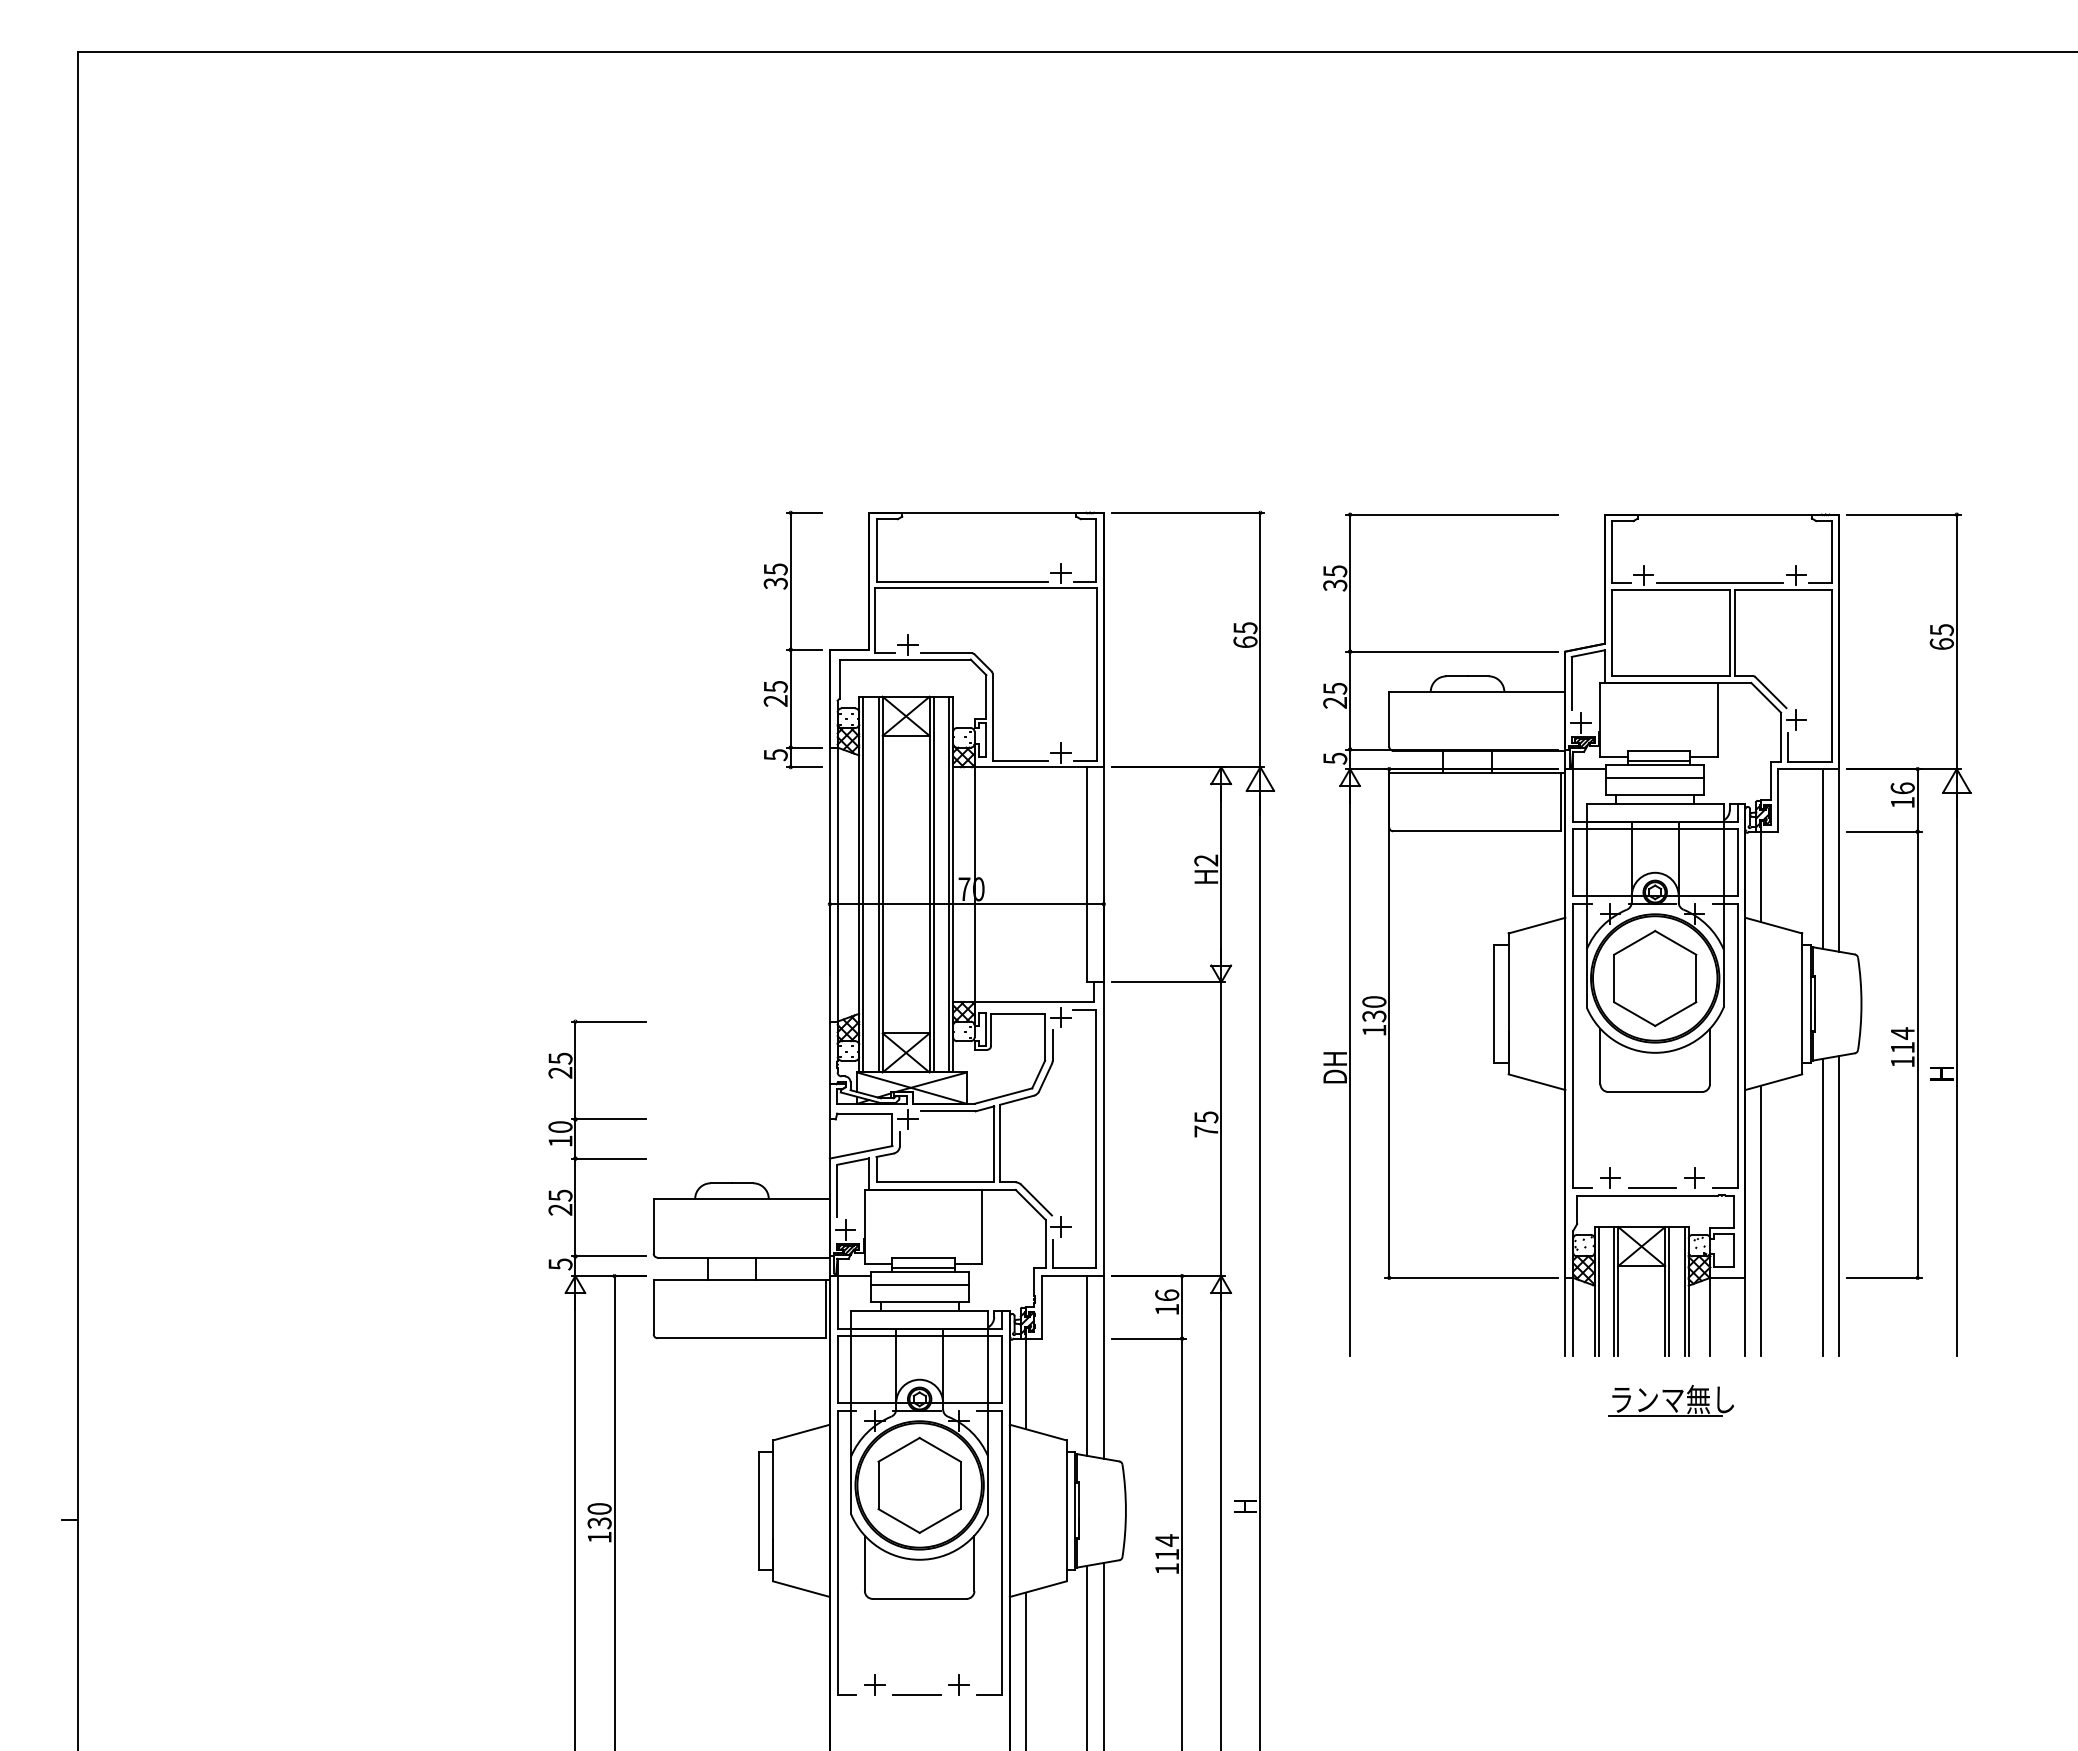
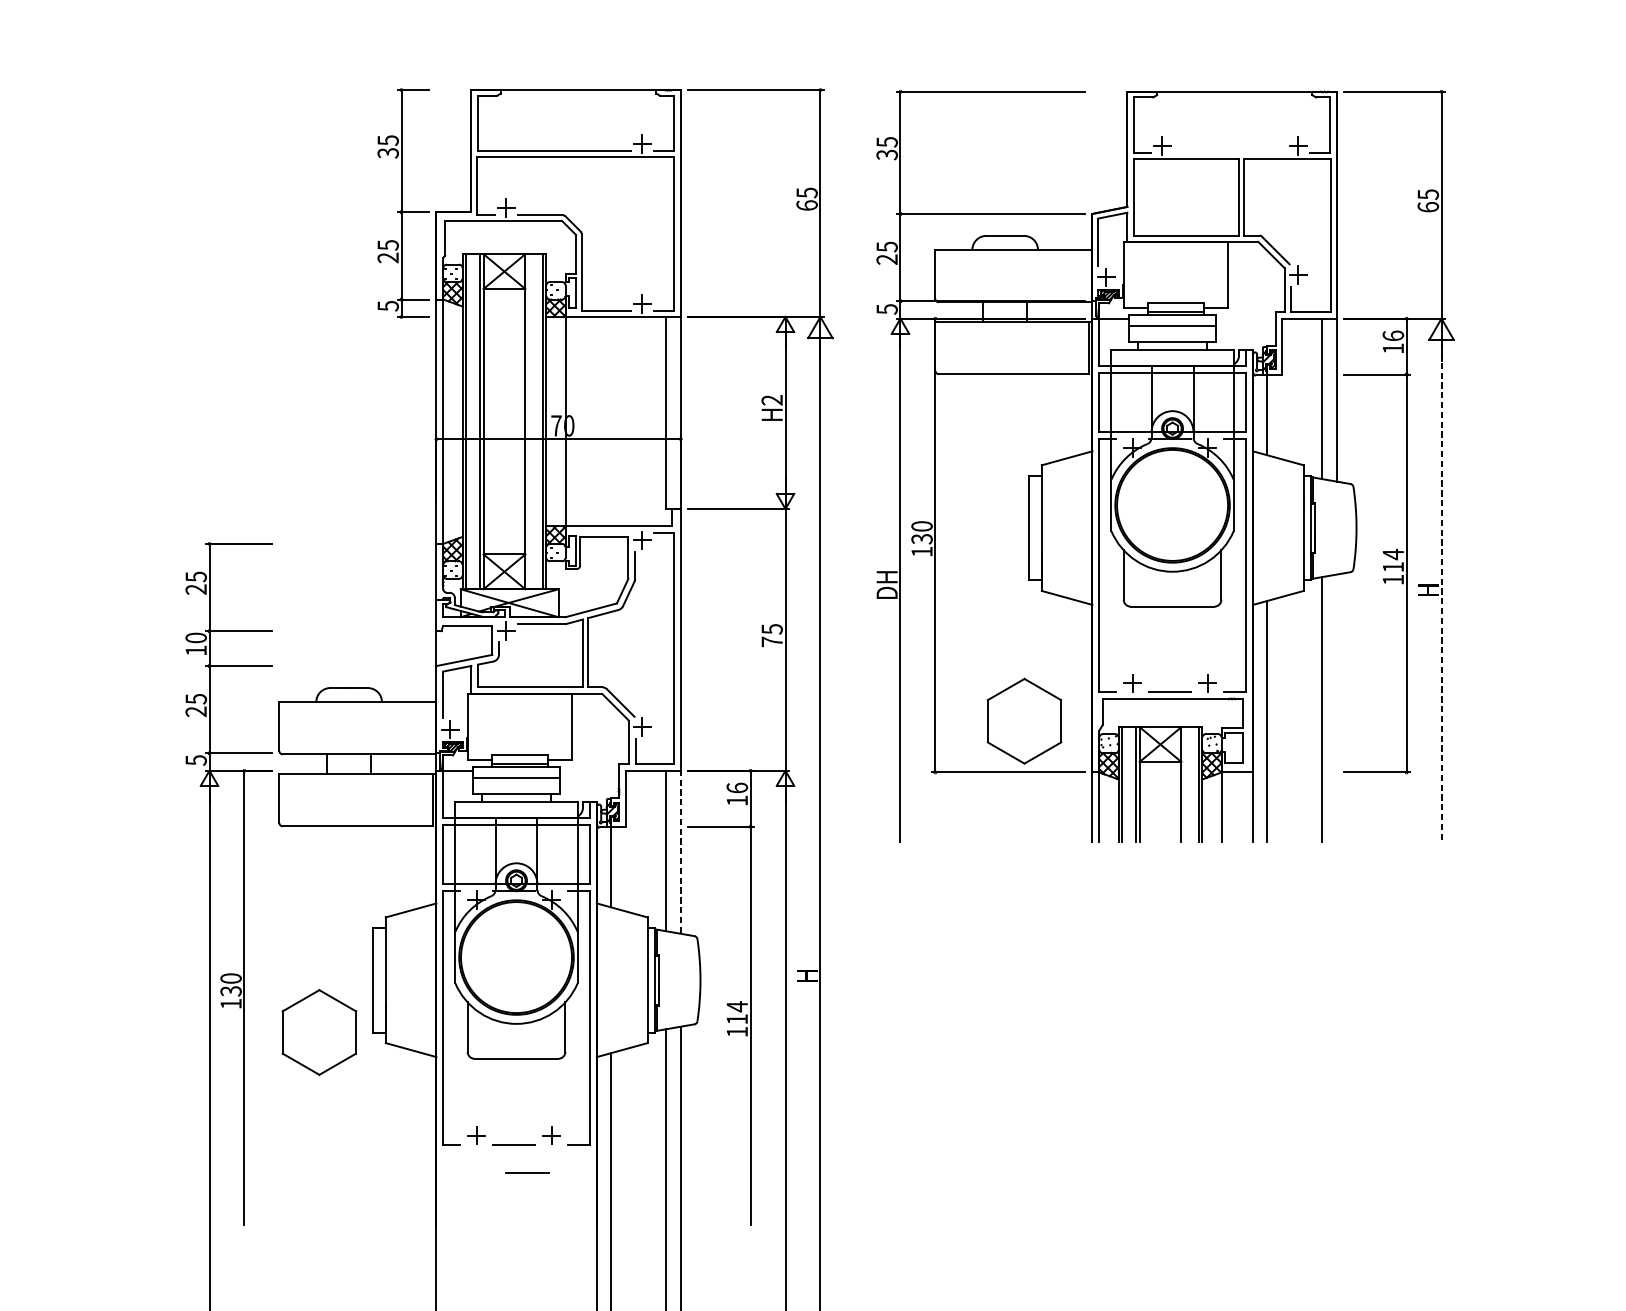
line: (1719, 583) -> (1229, 153), removed
line: (933, 884) -> (528, 421), removed
part: (1655, 978) -> (1024, 721), moved
line: (1956, 1076) -> (1441, 592), solid -> dashed
line: (1839, 1206) -> (1336, 708), removed
line: (1669, 1291) -> (1185, 784), removed
line: (1103, 1366) -> (680, 851), solid -> dashed
part: (1671, 1400) -> (1187, 881), removed
part: (919, 1484) -> (319, 1031), moved
line: (931, 1726) -> (527, 1172), added

